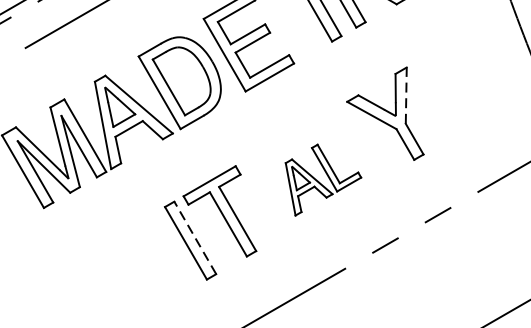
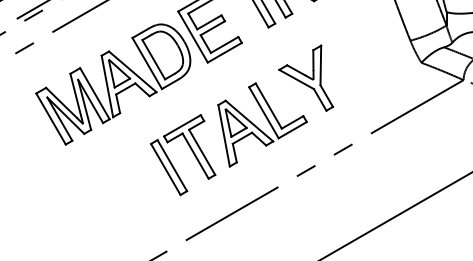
line: (405, 95) -> (320, 65), dashed -> solid
part: (323, 179) -> (262, 124), size x1.67
line: (195, 237) -> (172, 165), dashed -> solid

